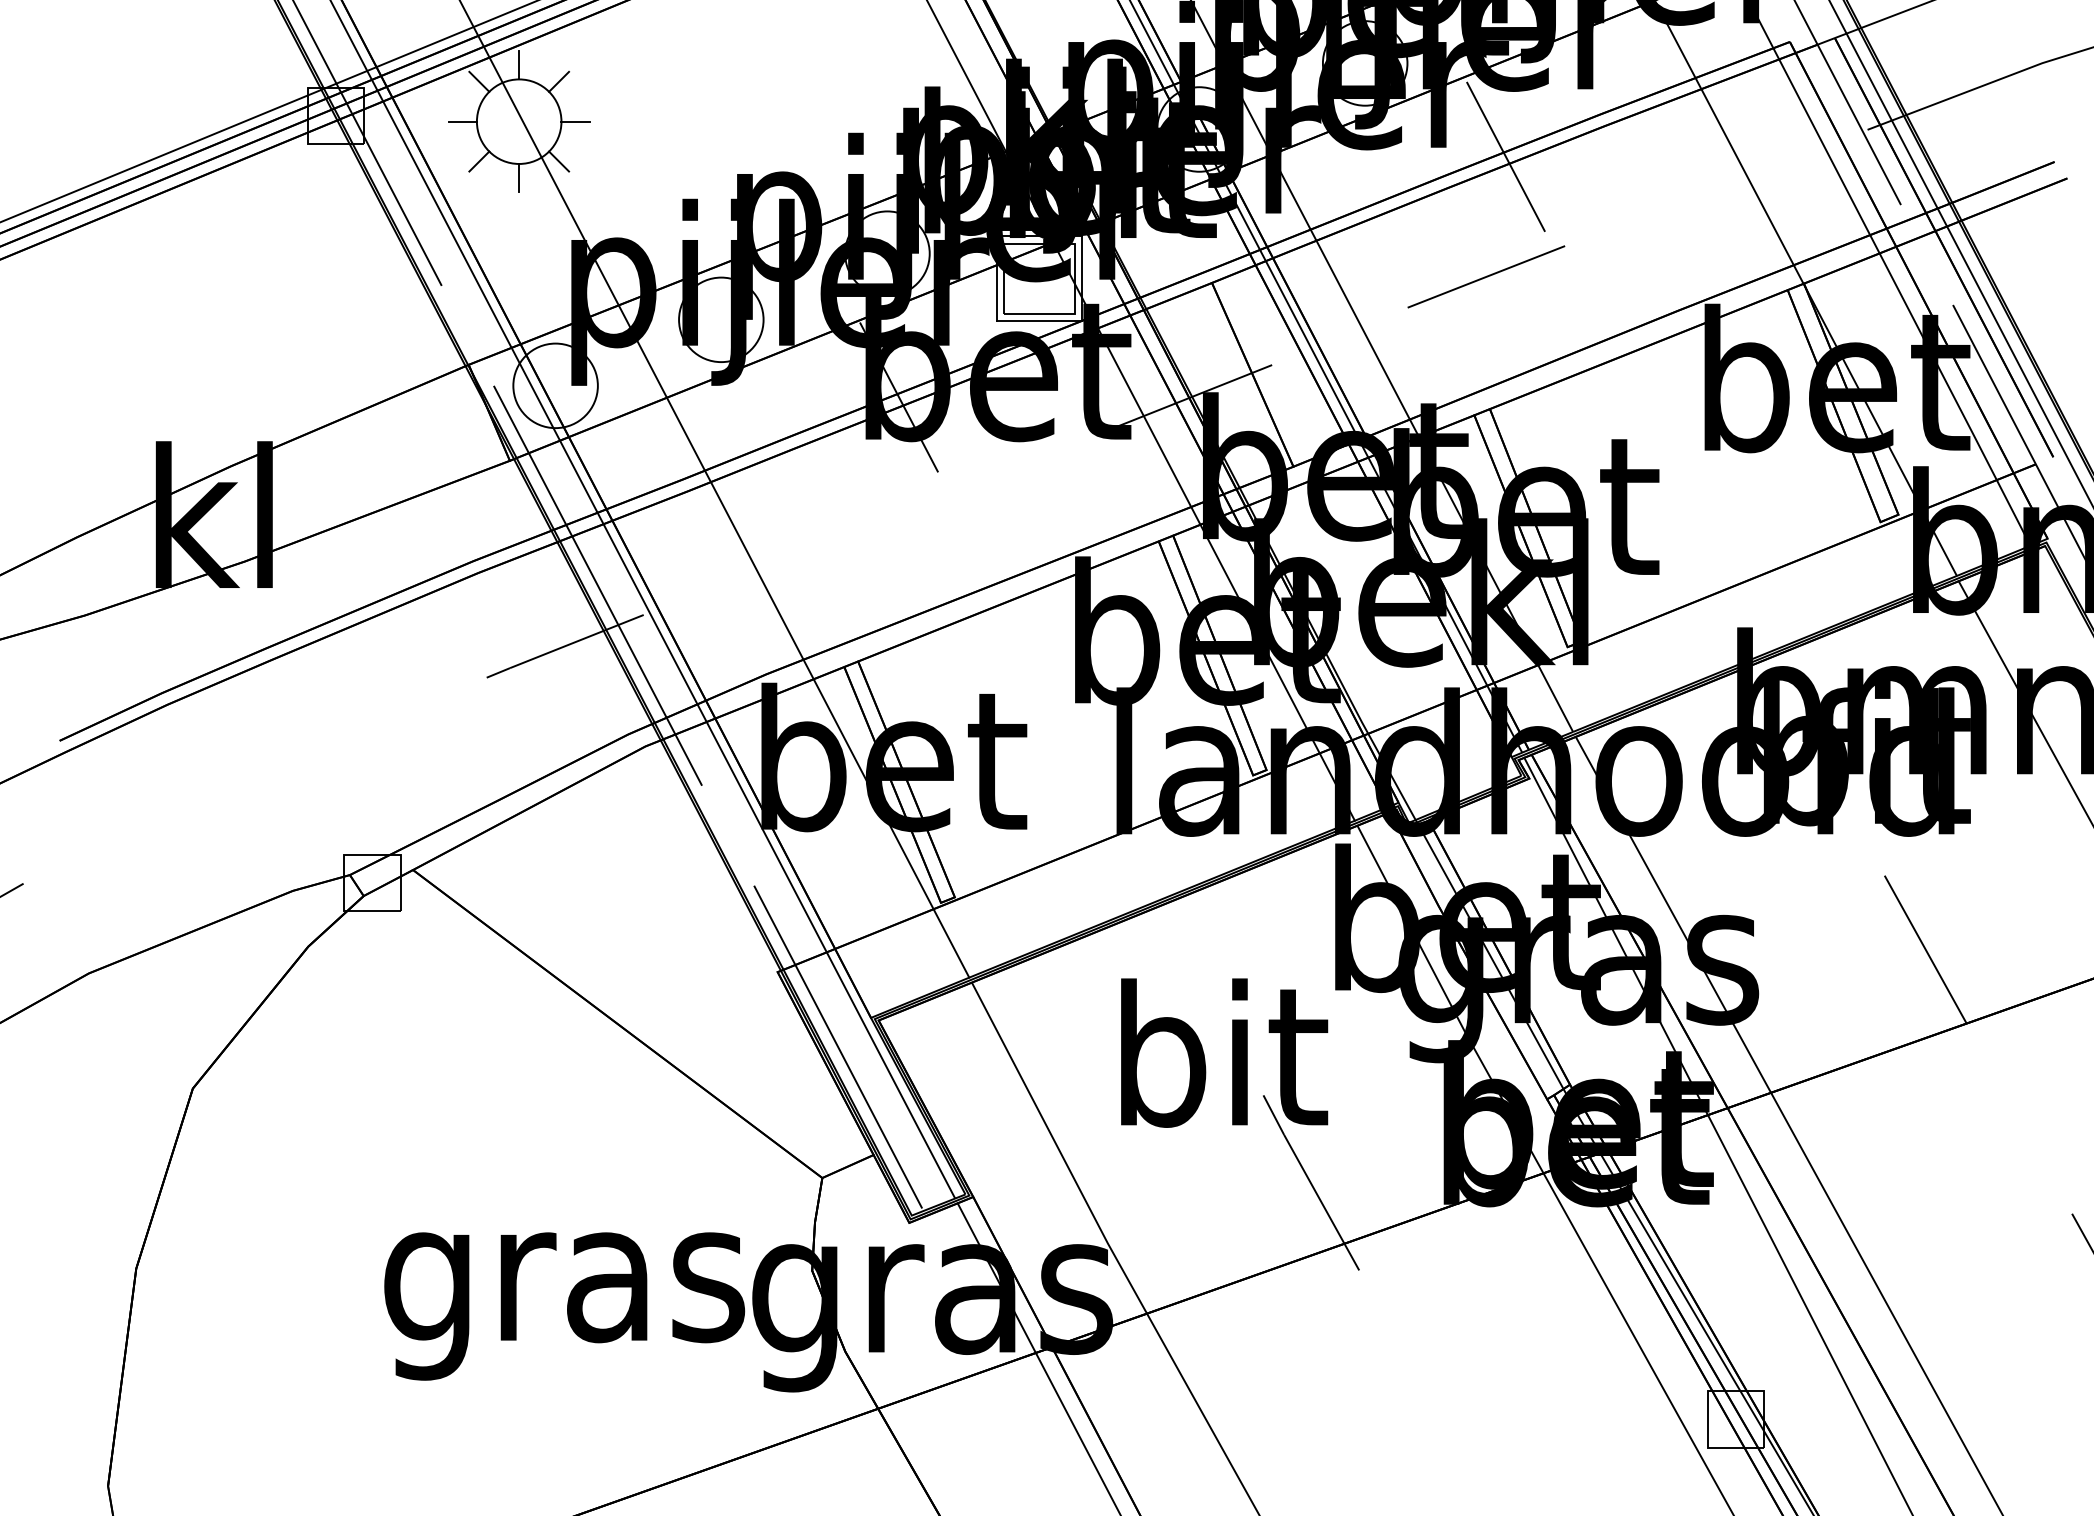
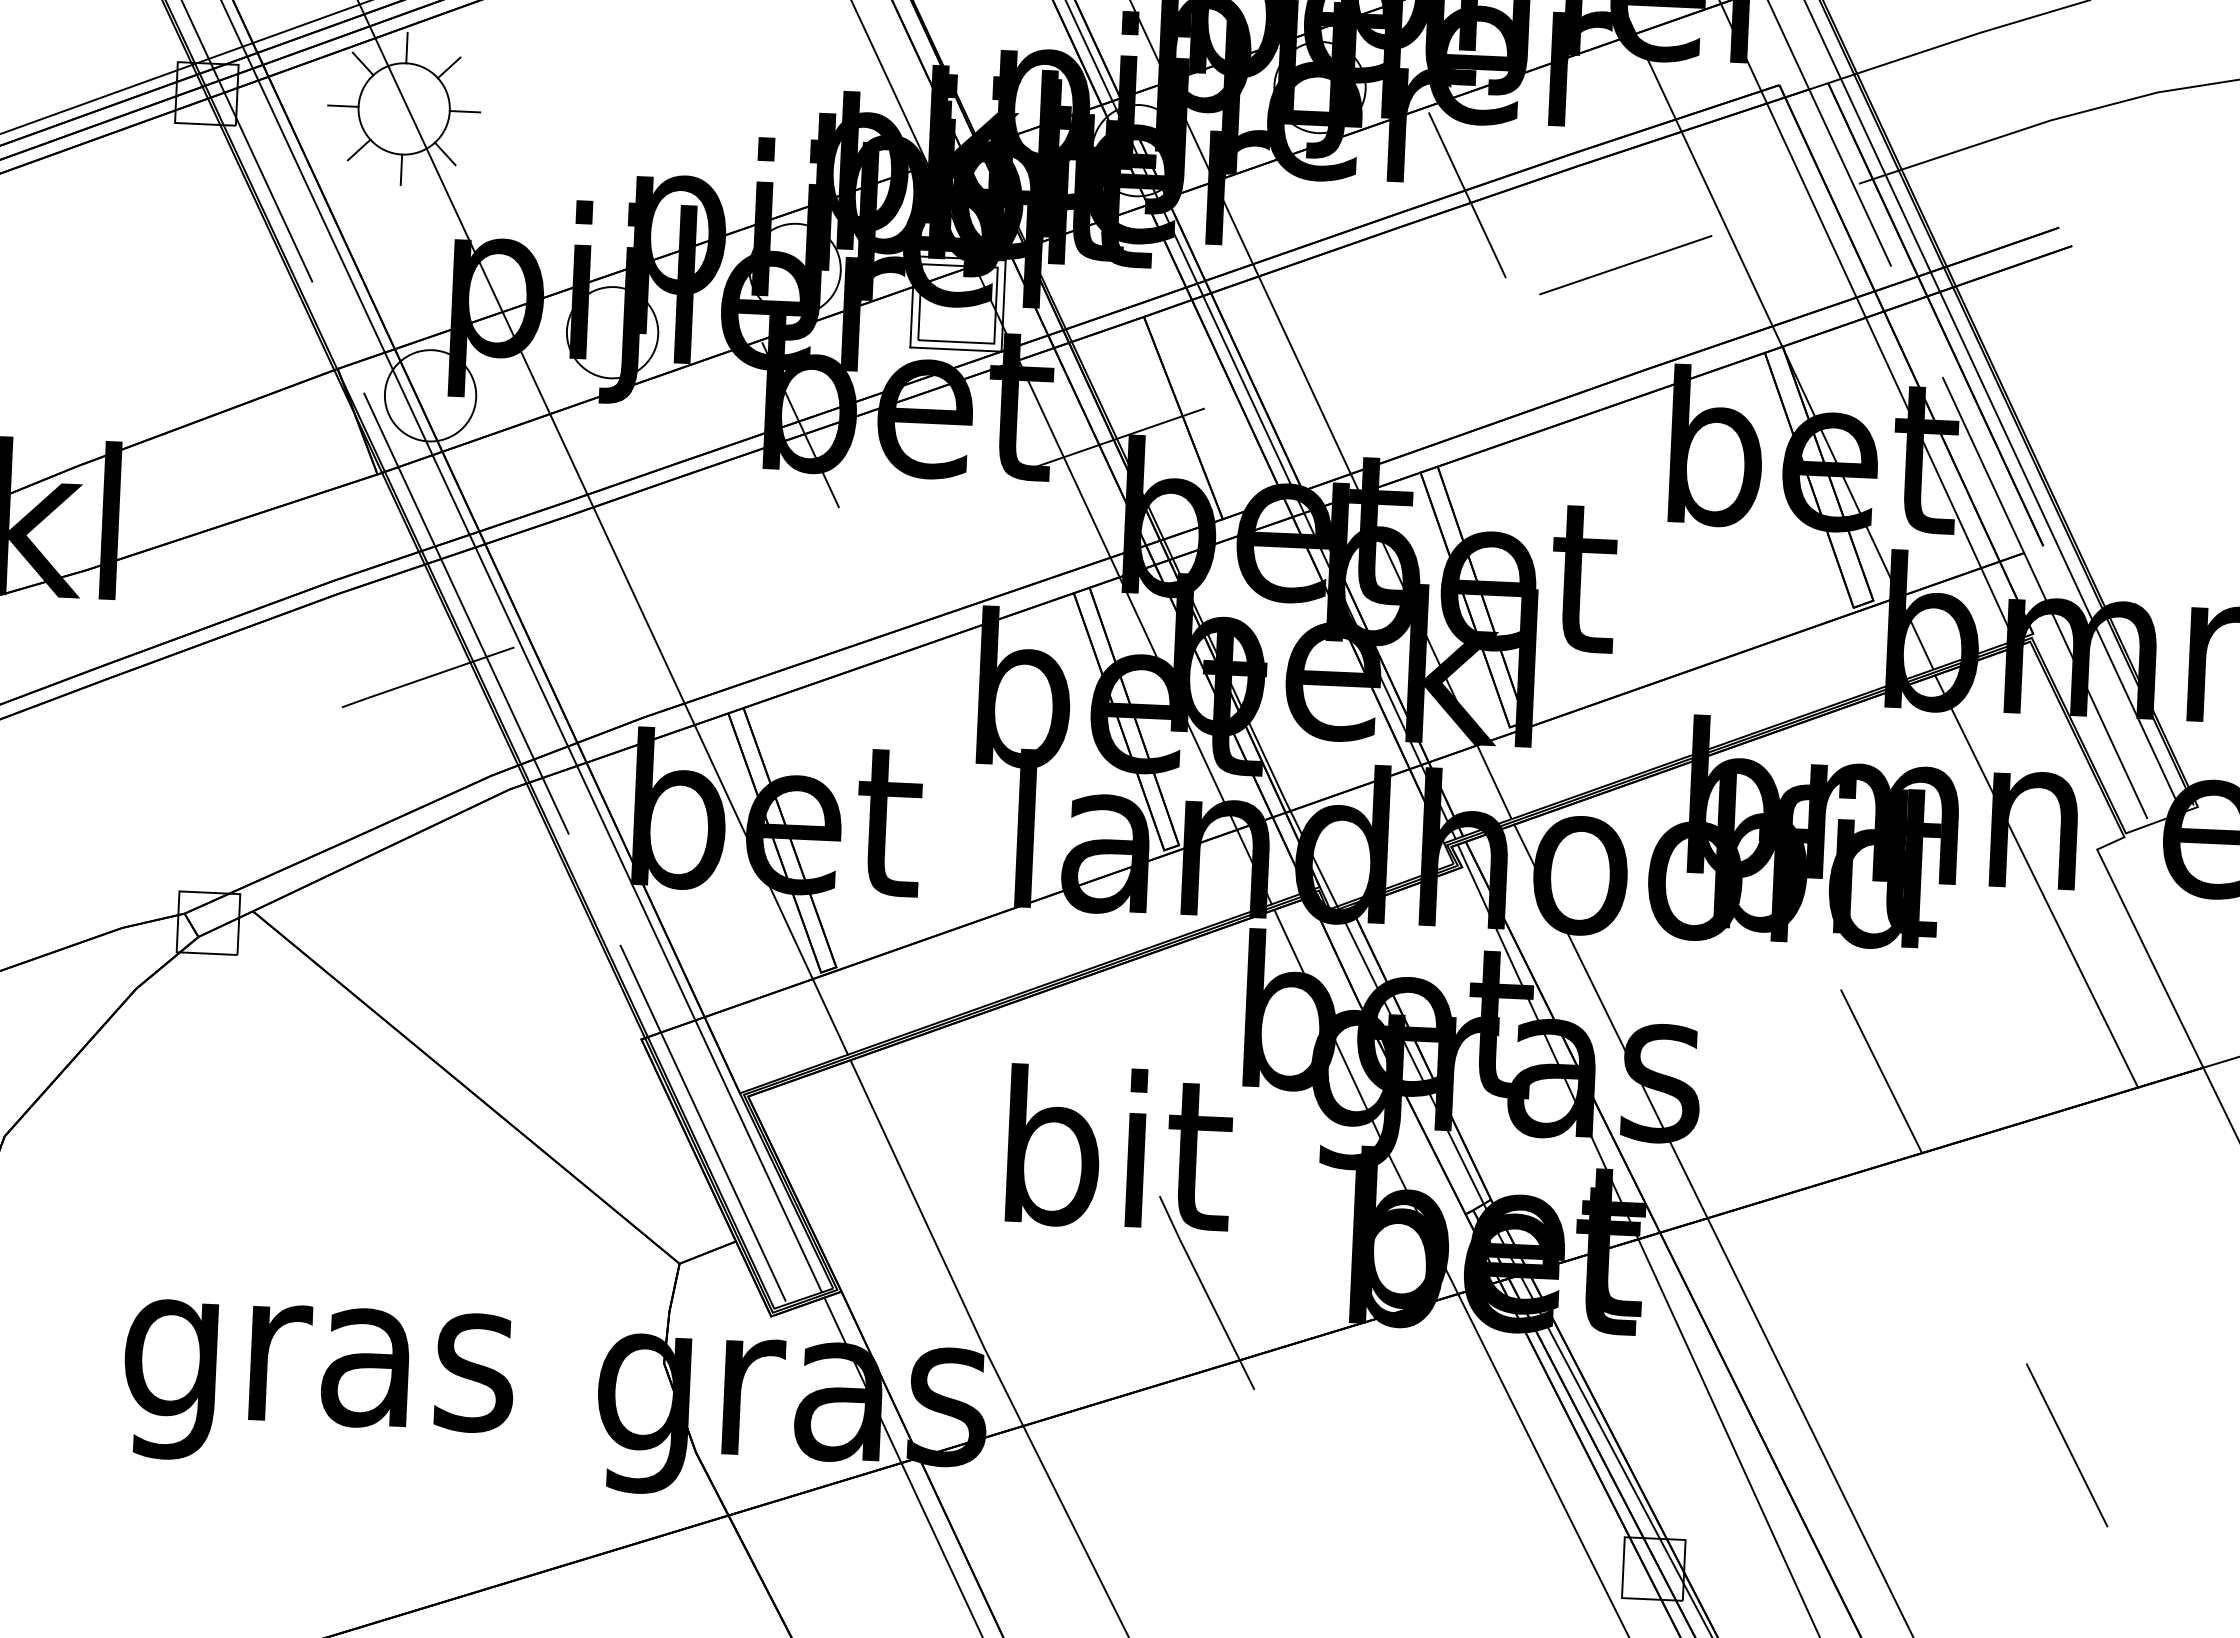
line: (1486, 276) -> (1625, 264), moved
text: (564, 1306) -> (318, 1386), moved

